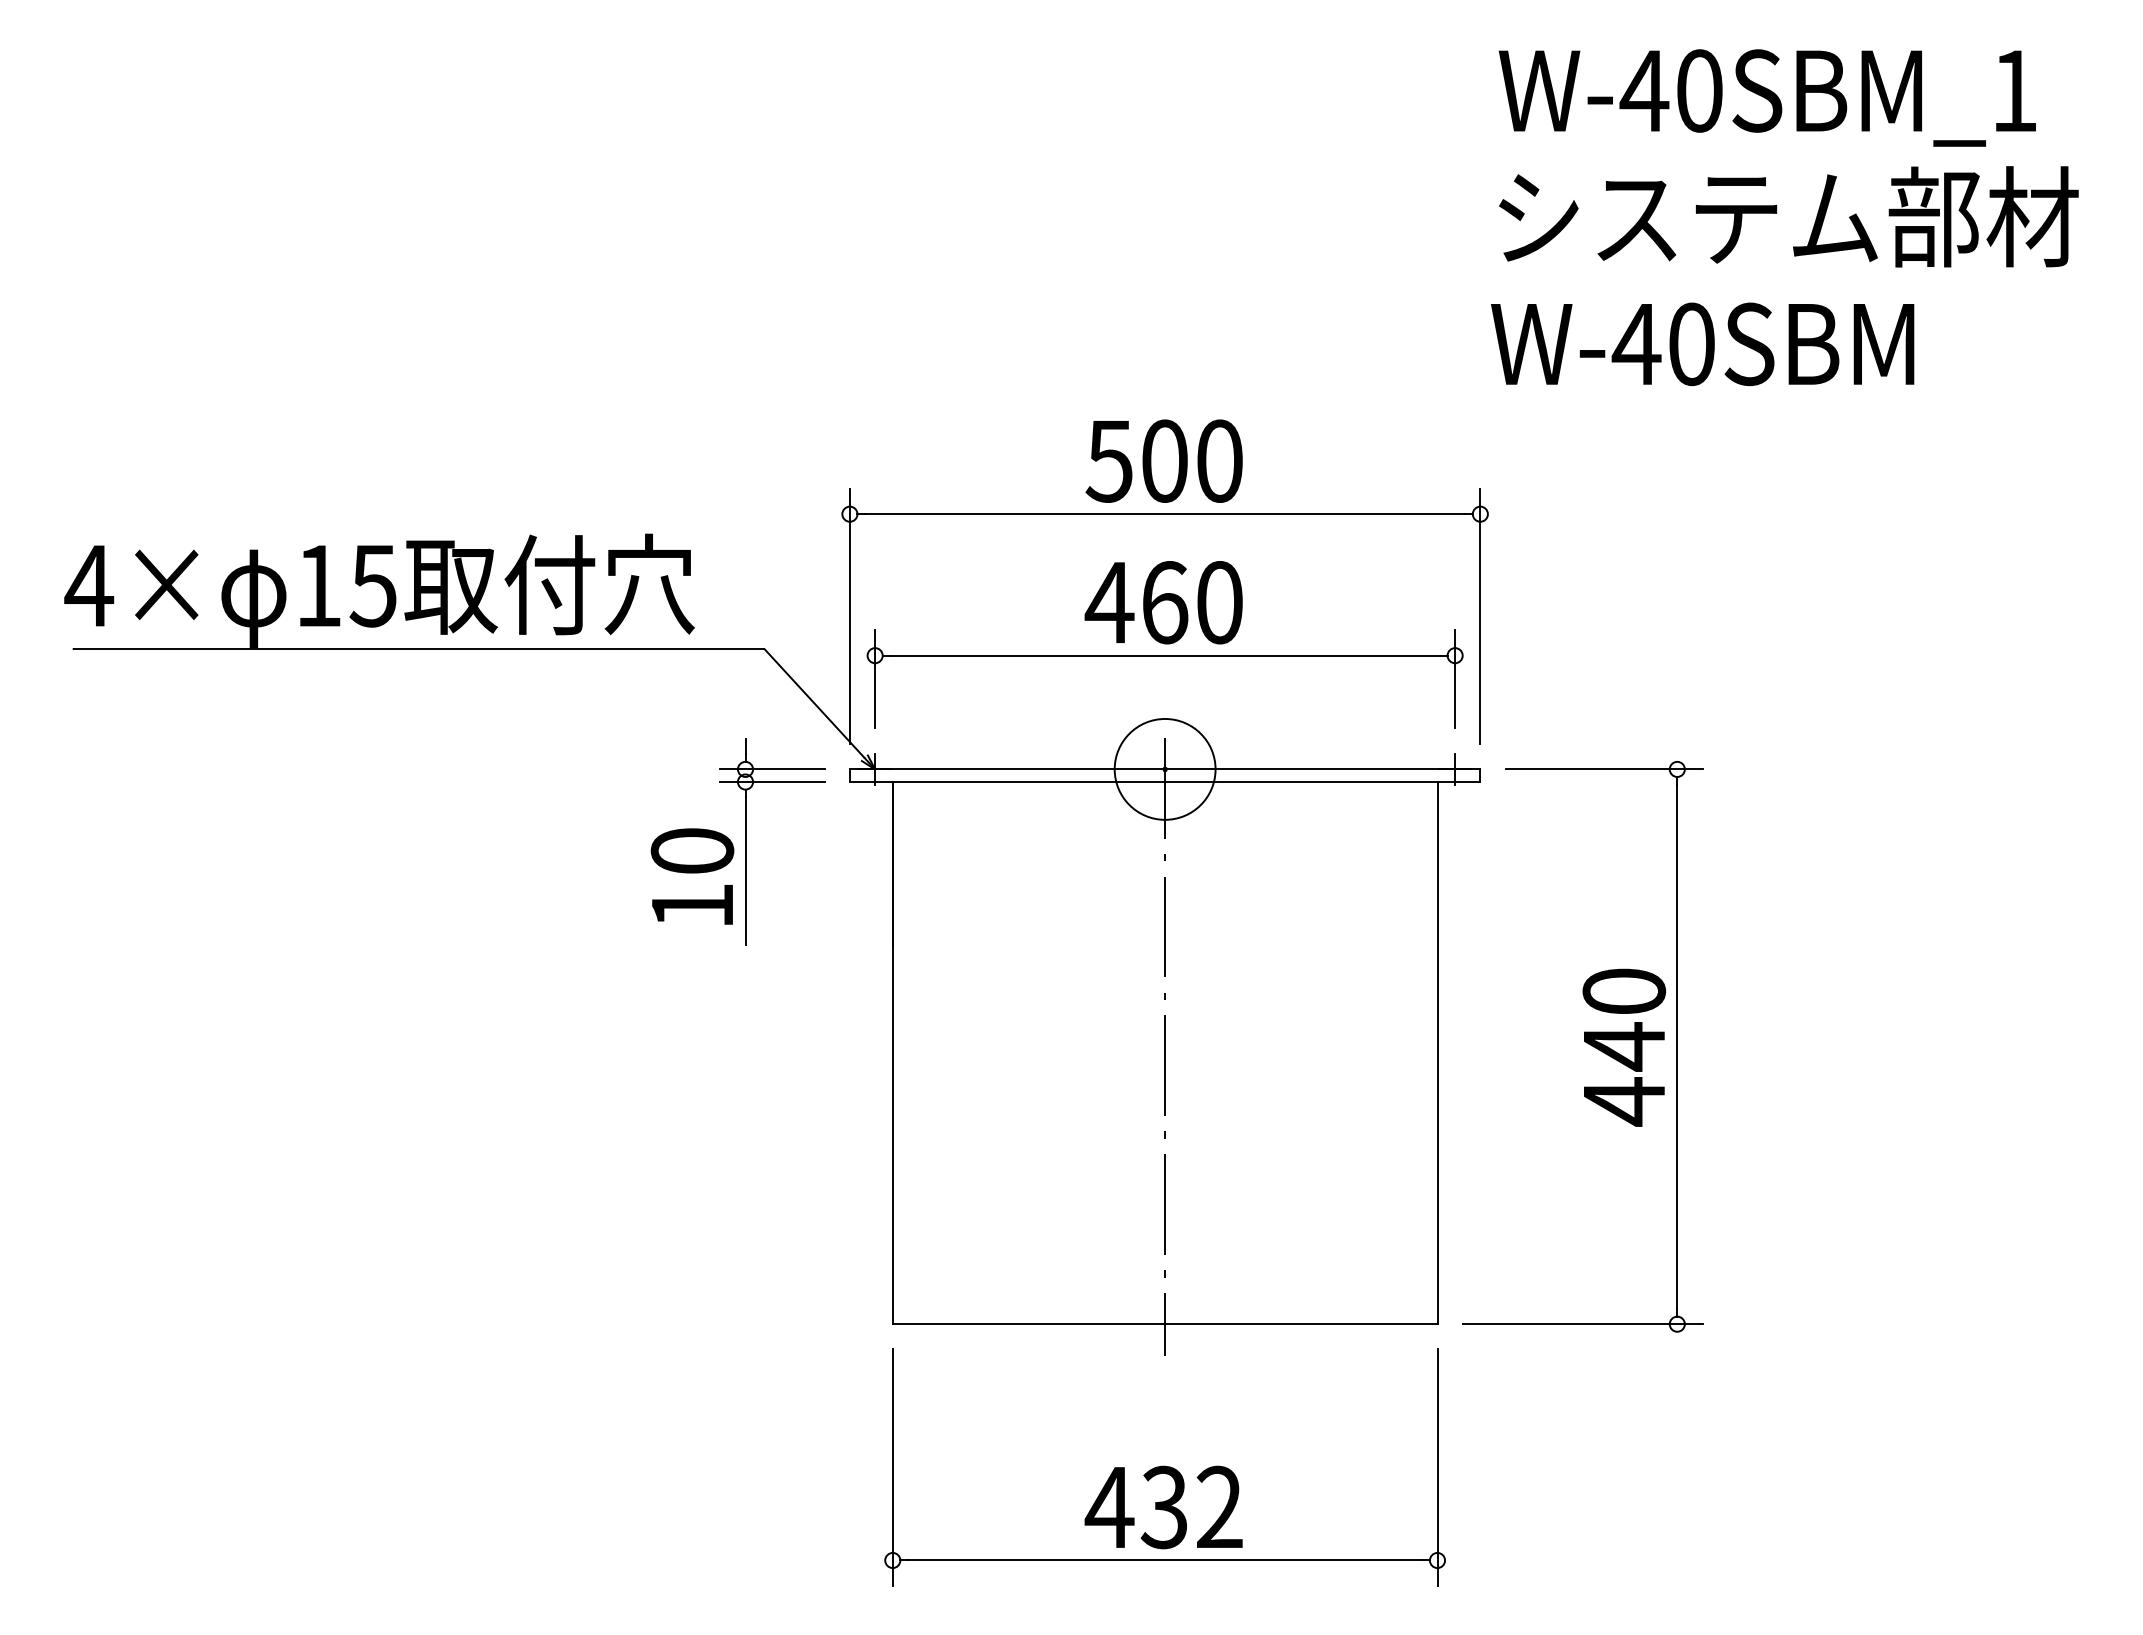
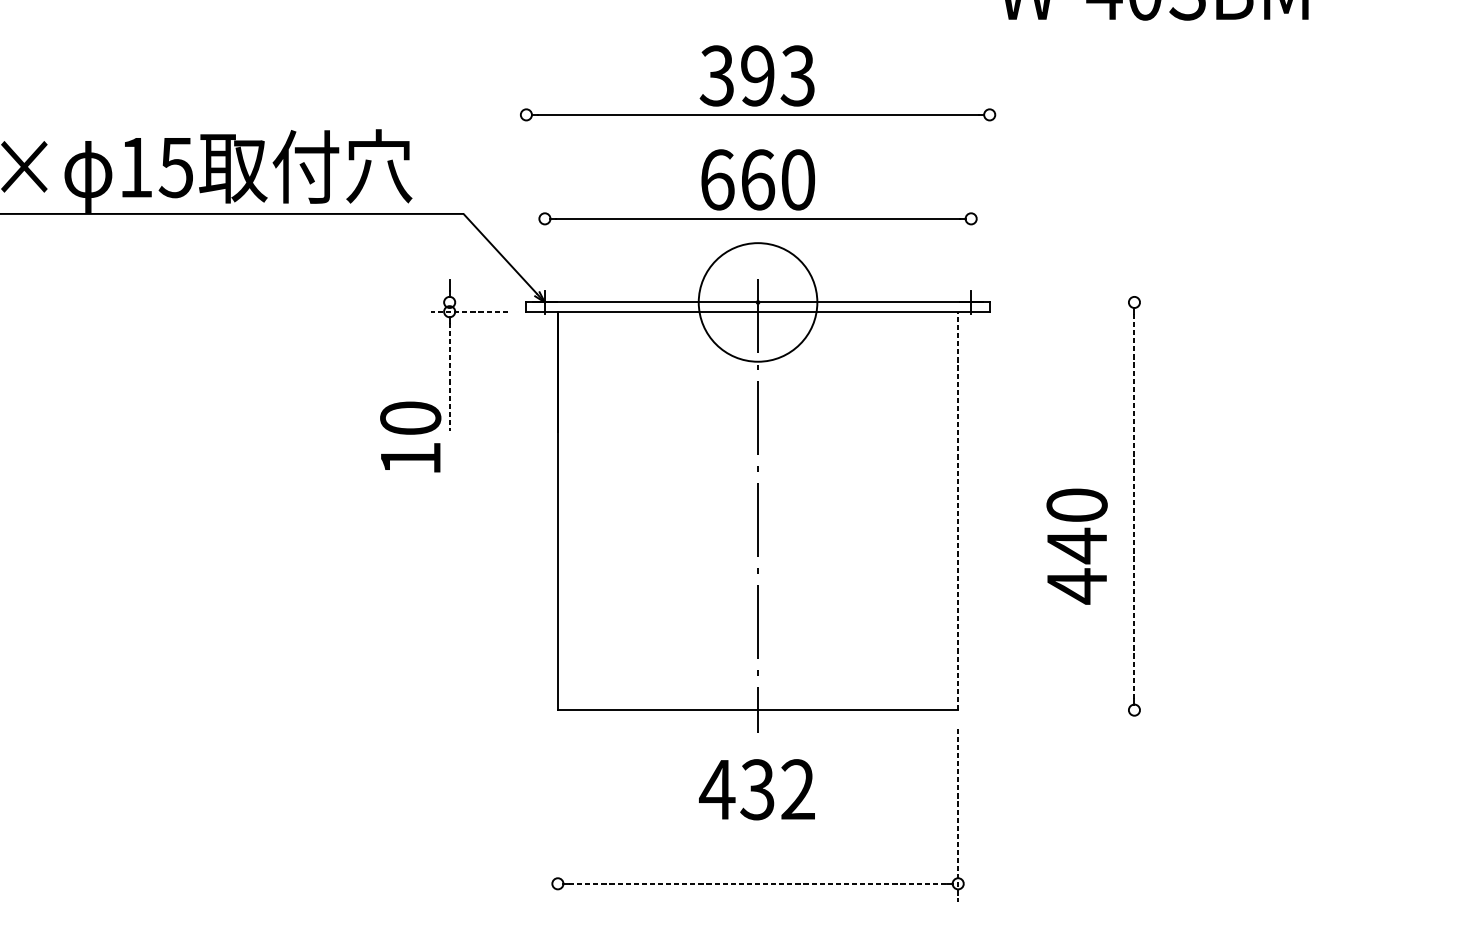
text: (1163, 460) -> (756, 75), 500 -> 393
text: (1109, 602) -> (717, 179), 460 -> 660
line: (849, 616) -> (526, 190), removed
line: (1480, 616) -> (989, 190), removed
line: (875, 679) -> (545, 236), removed
line: (1455, 679) -> (971, 236), removed
circle: (1164, 768) -> (757, 301), size x1.6
line: (772, 769) -> (469, 302), removed
line: (1603, 769) -> (1080, 302), removed
line: (772, 782) -> (469, 312), solid -> dashed
line: (745, 870) -> (449, 376), solid -> dashed
text: (692, 876) -> (410, 436), moved
line: (1677, 1046) -> (1134, 506), solid -> dashed
text: (1624, 1047) -> (1077, 546), moved
line: (1437, 1052) -> (958, 510), solid -> dashed
line: (1582, 1324) -> (1064, 710), removed
line: (892, 1467) -> (557, 815), removed
line: (1437, 1468) -> (958, 816), solid -> dashed
text: (1163, 1507) -> (756, 789), moved
line: (1165, 1560) -> (758, 883), solid -> dashed

